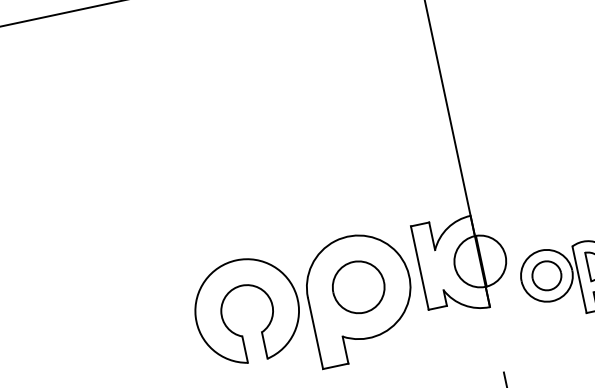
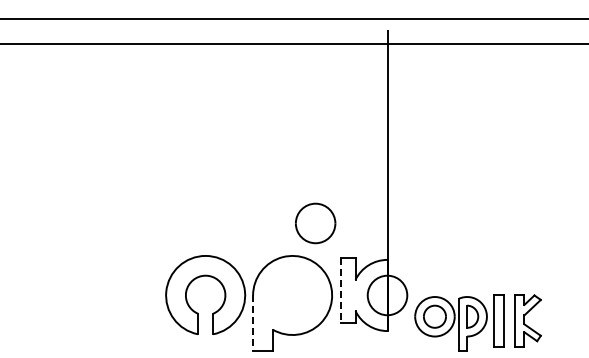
line: (419, 267) -> (341, 290), solid -> dashed
part: (358, 287) -> (315, 223), moved
line: (316, 333) -> (253, 323), solid -> dashed

